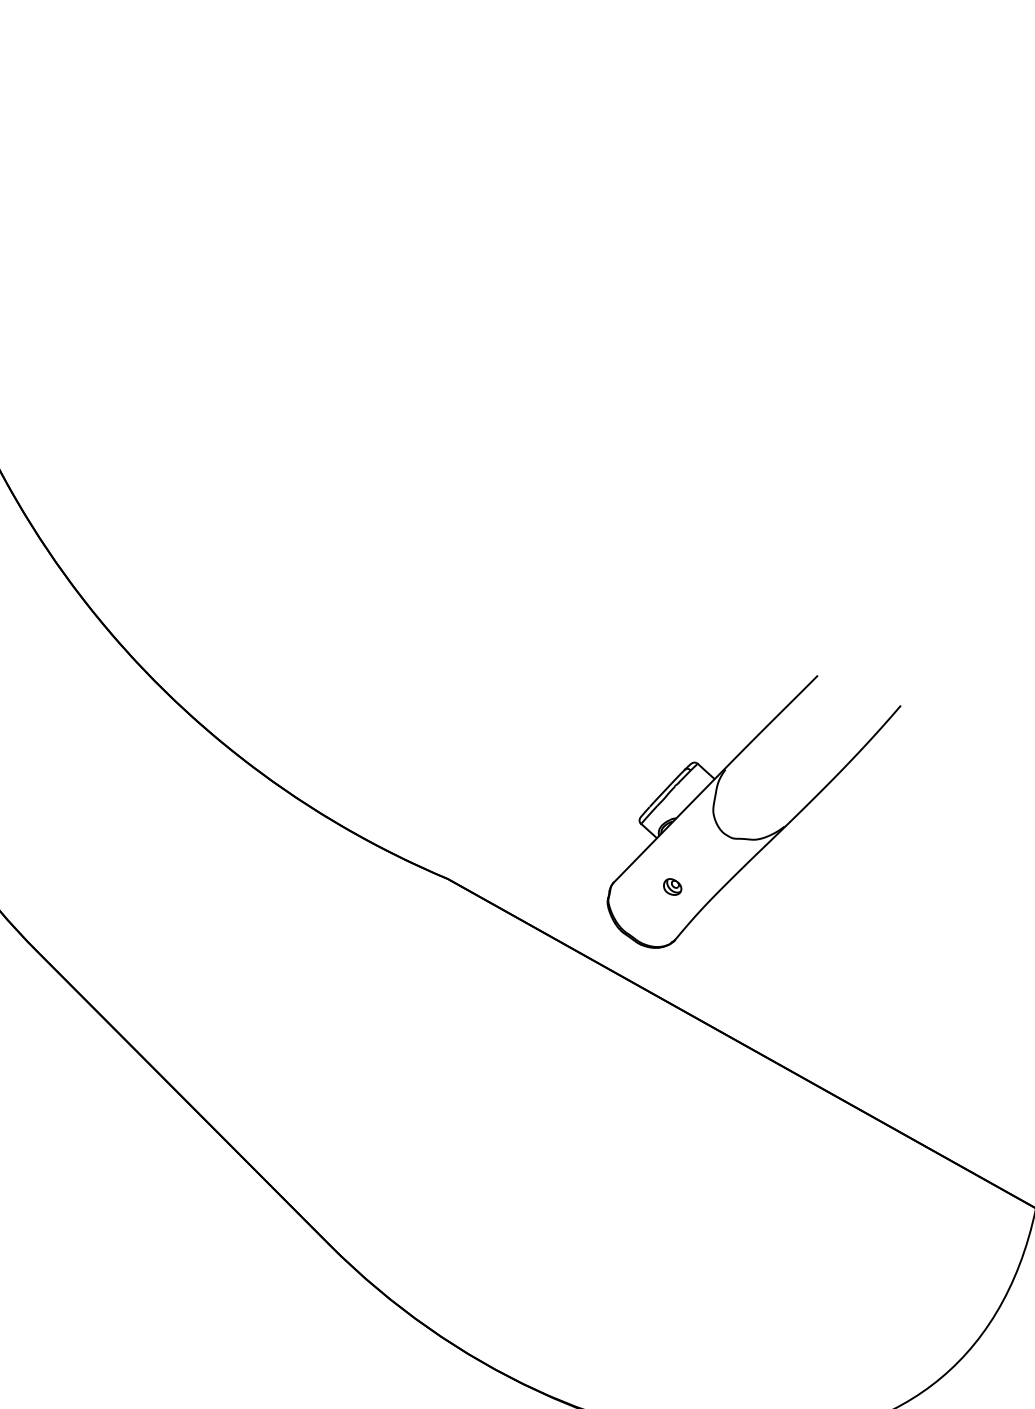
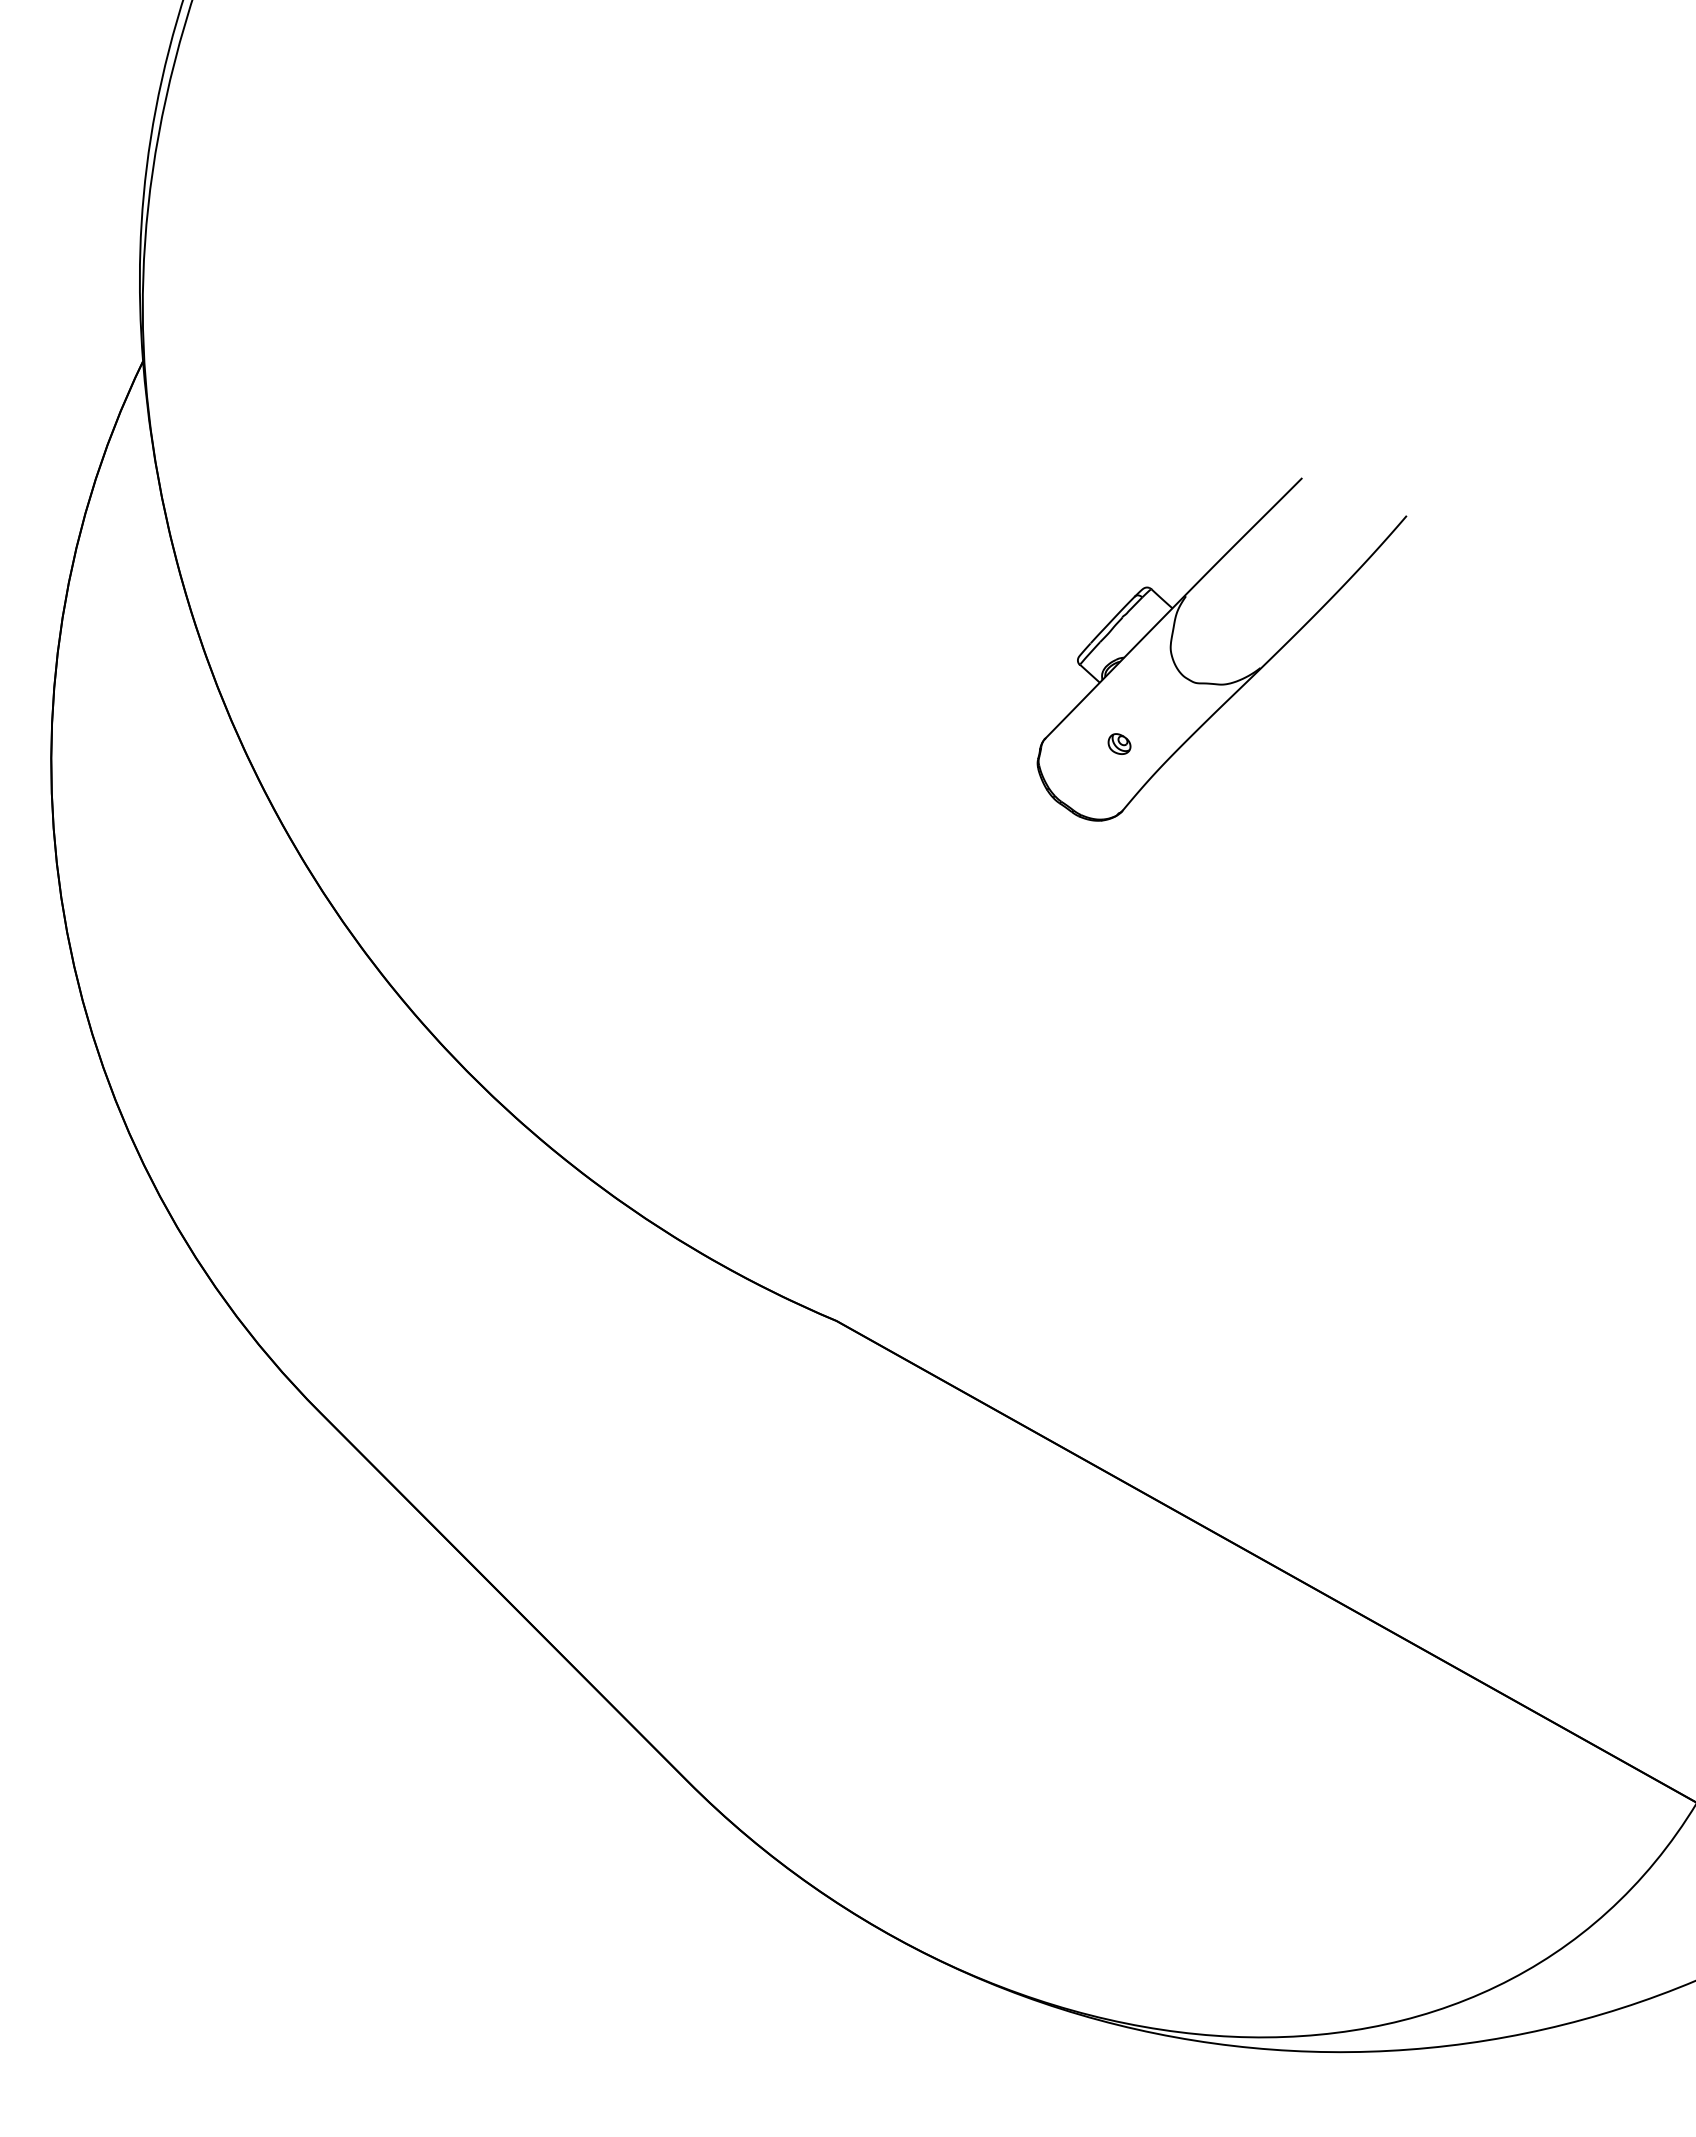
part: (759, 838) -> (1228, 682), moved

